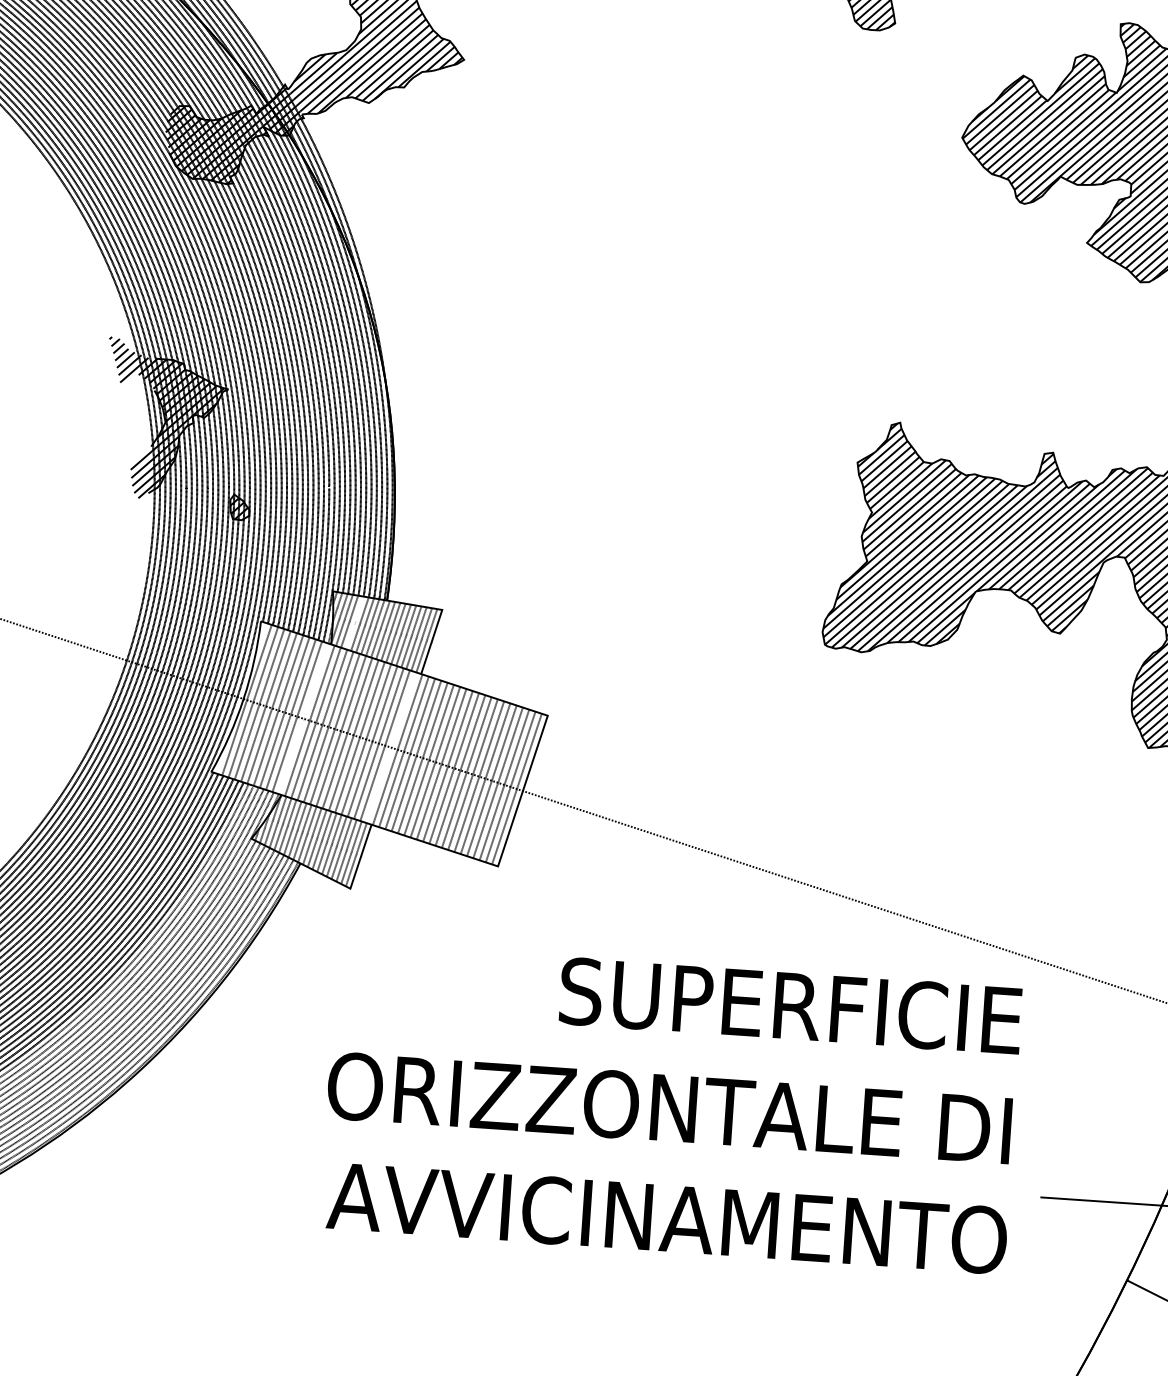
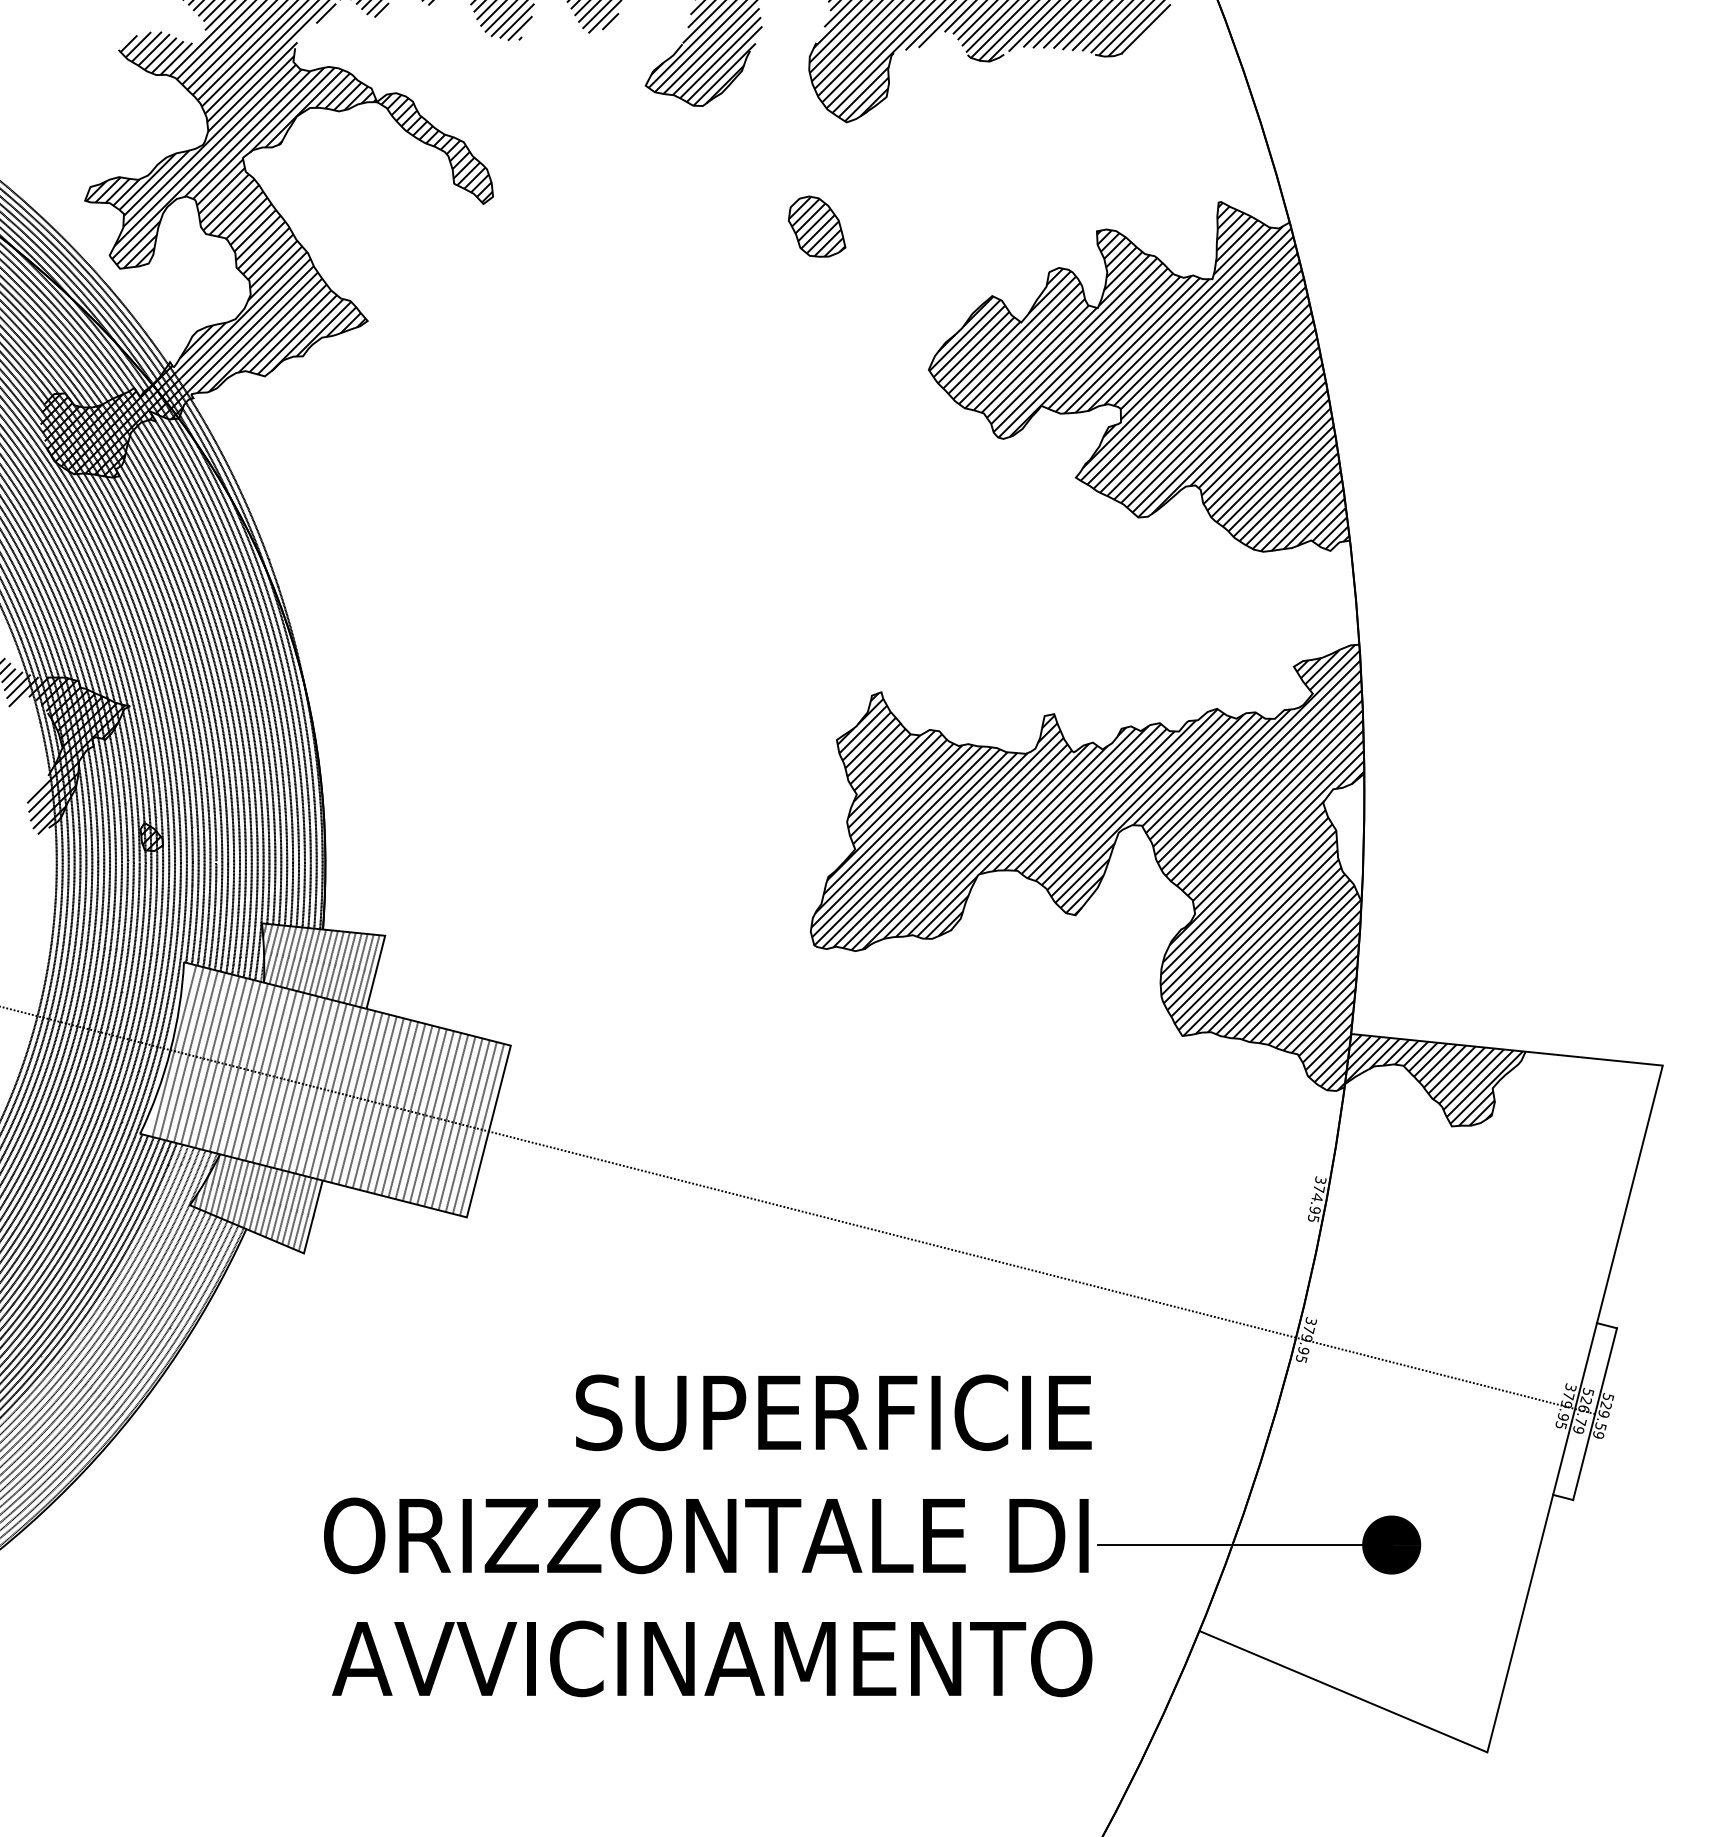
line: (354, 622) -> (288, 956), added
line: (303, 718) -> (238, 1067), added
line: (390, 747) -> (338, 1093), added
text: (671, 1108) -> (708, 1535), moved

